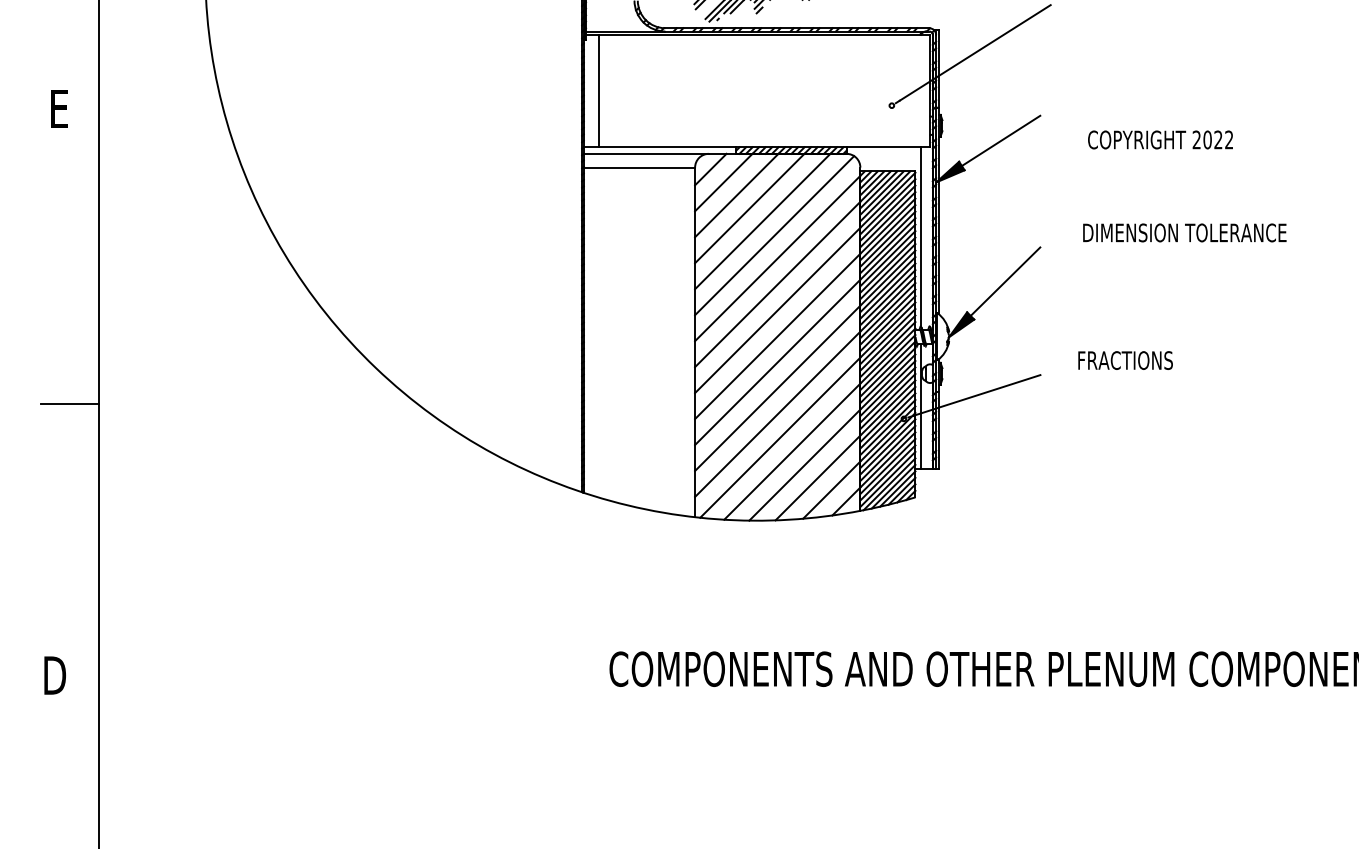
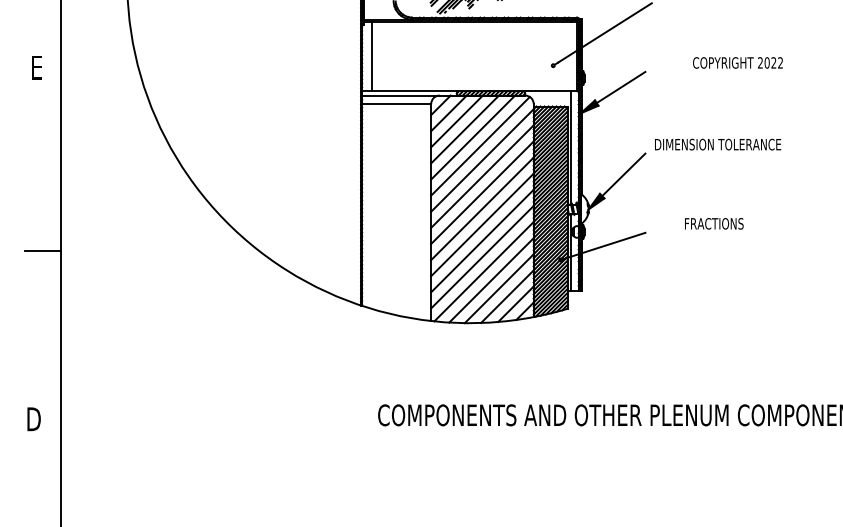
text: (1159, 139) -> (737, 62), moved
text: (1185, 232) -> (718, 144), moved
text: (1125, 360) -> (714, 223), moved

